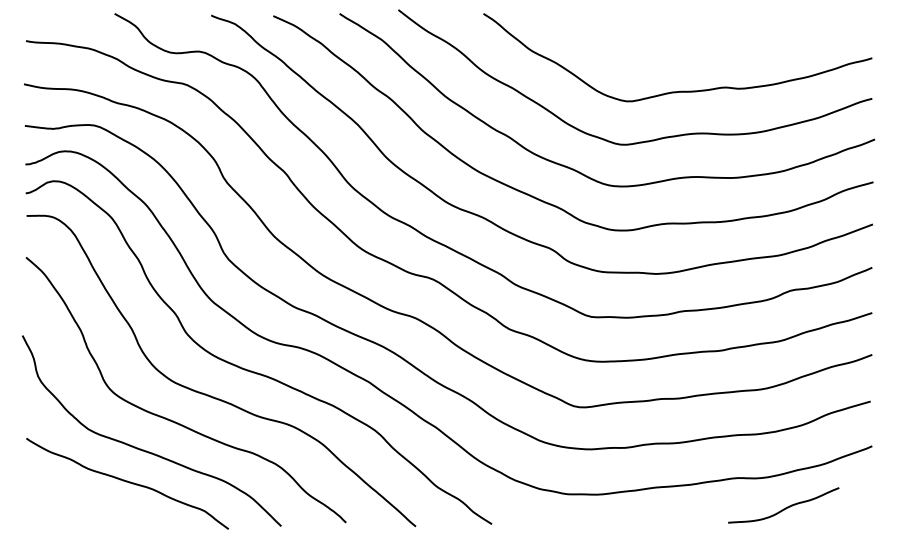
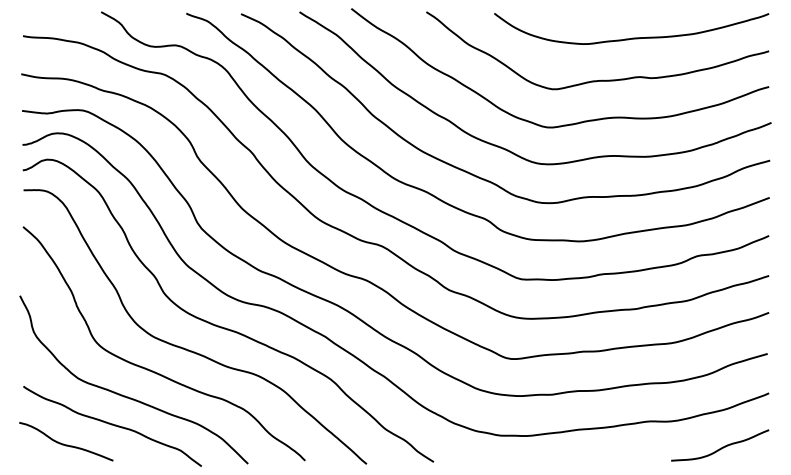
curve: (719, 42) -> (634, 37), added
curve: (72, 503) -> (64, 443), added
curve: (785, 507) -> (721, 447), moved

